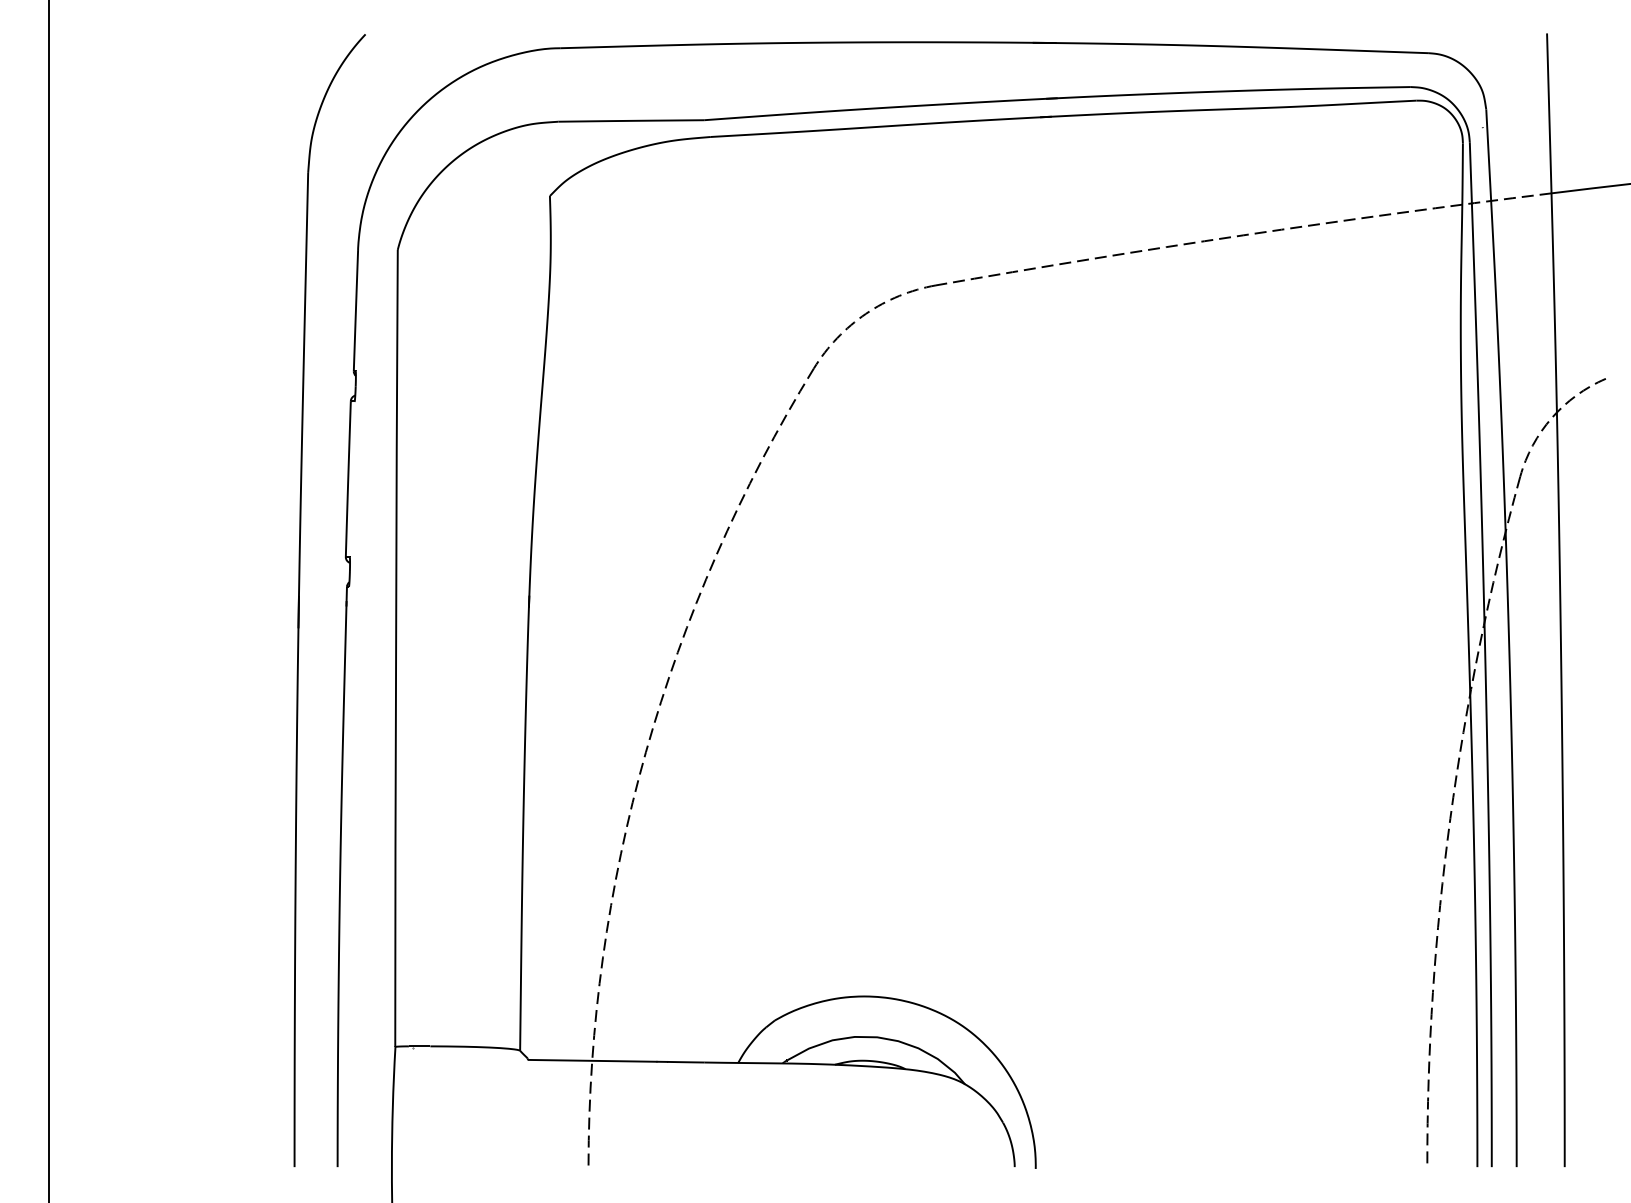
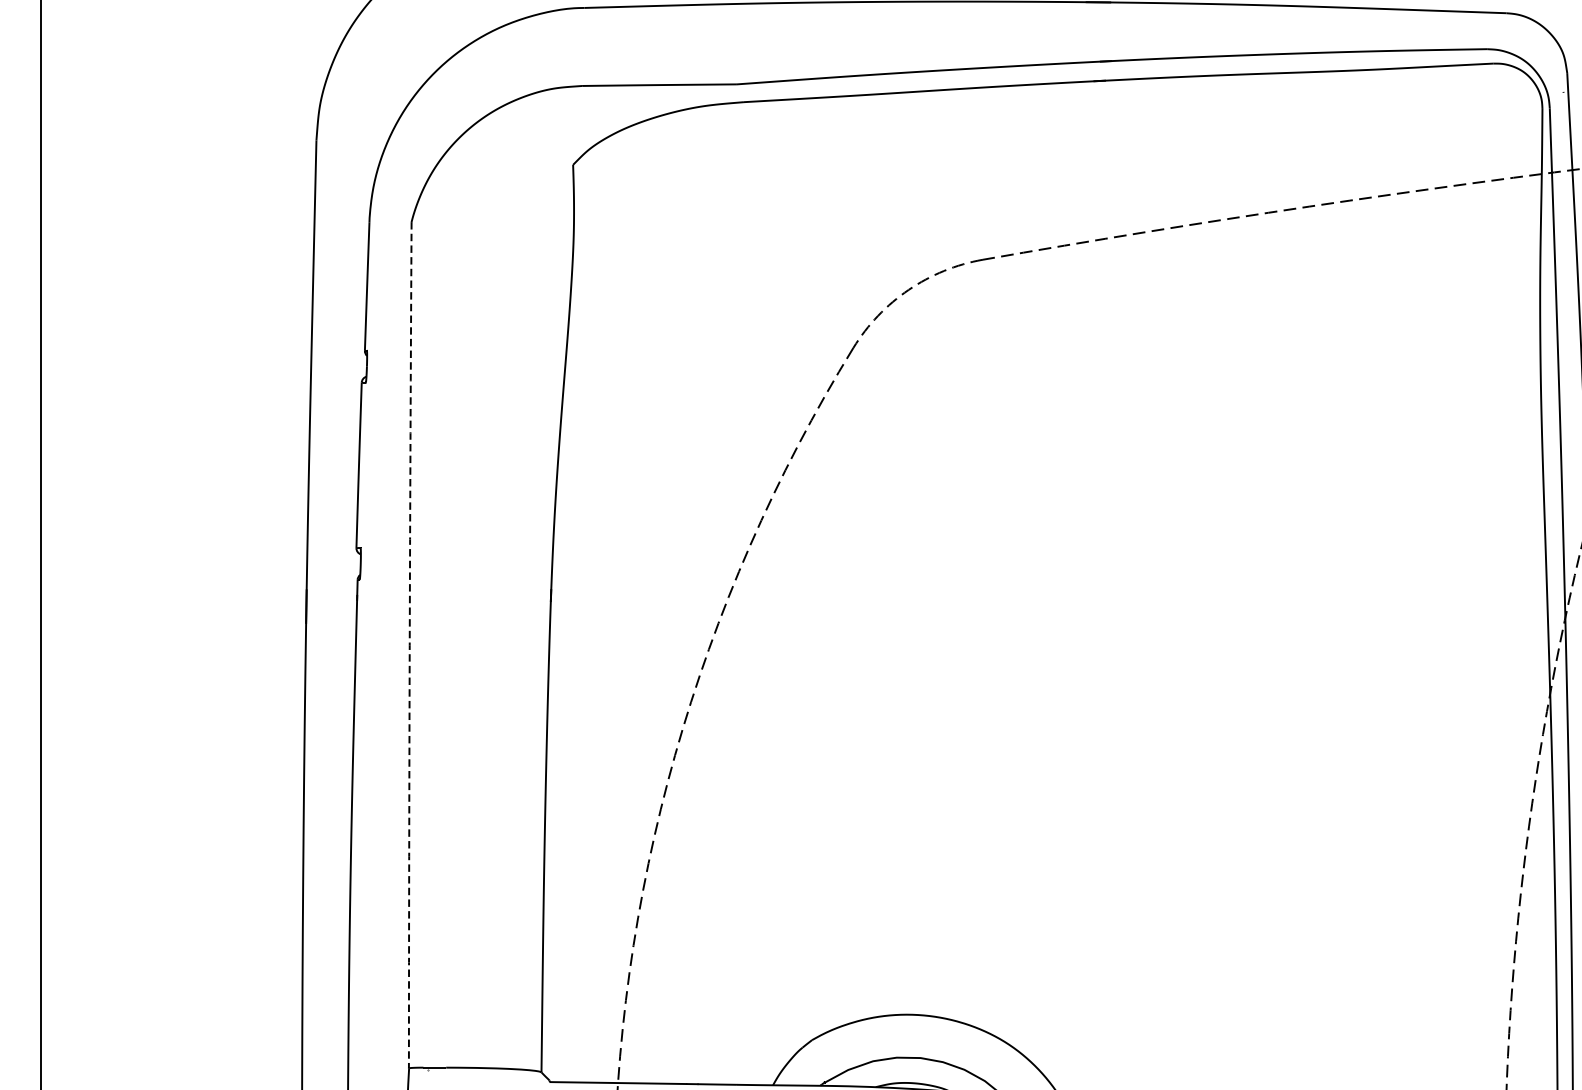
arc: (396, 648) -> (410, 645), solid -> dashed

